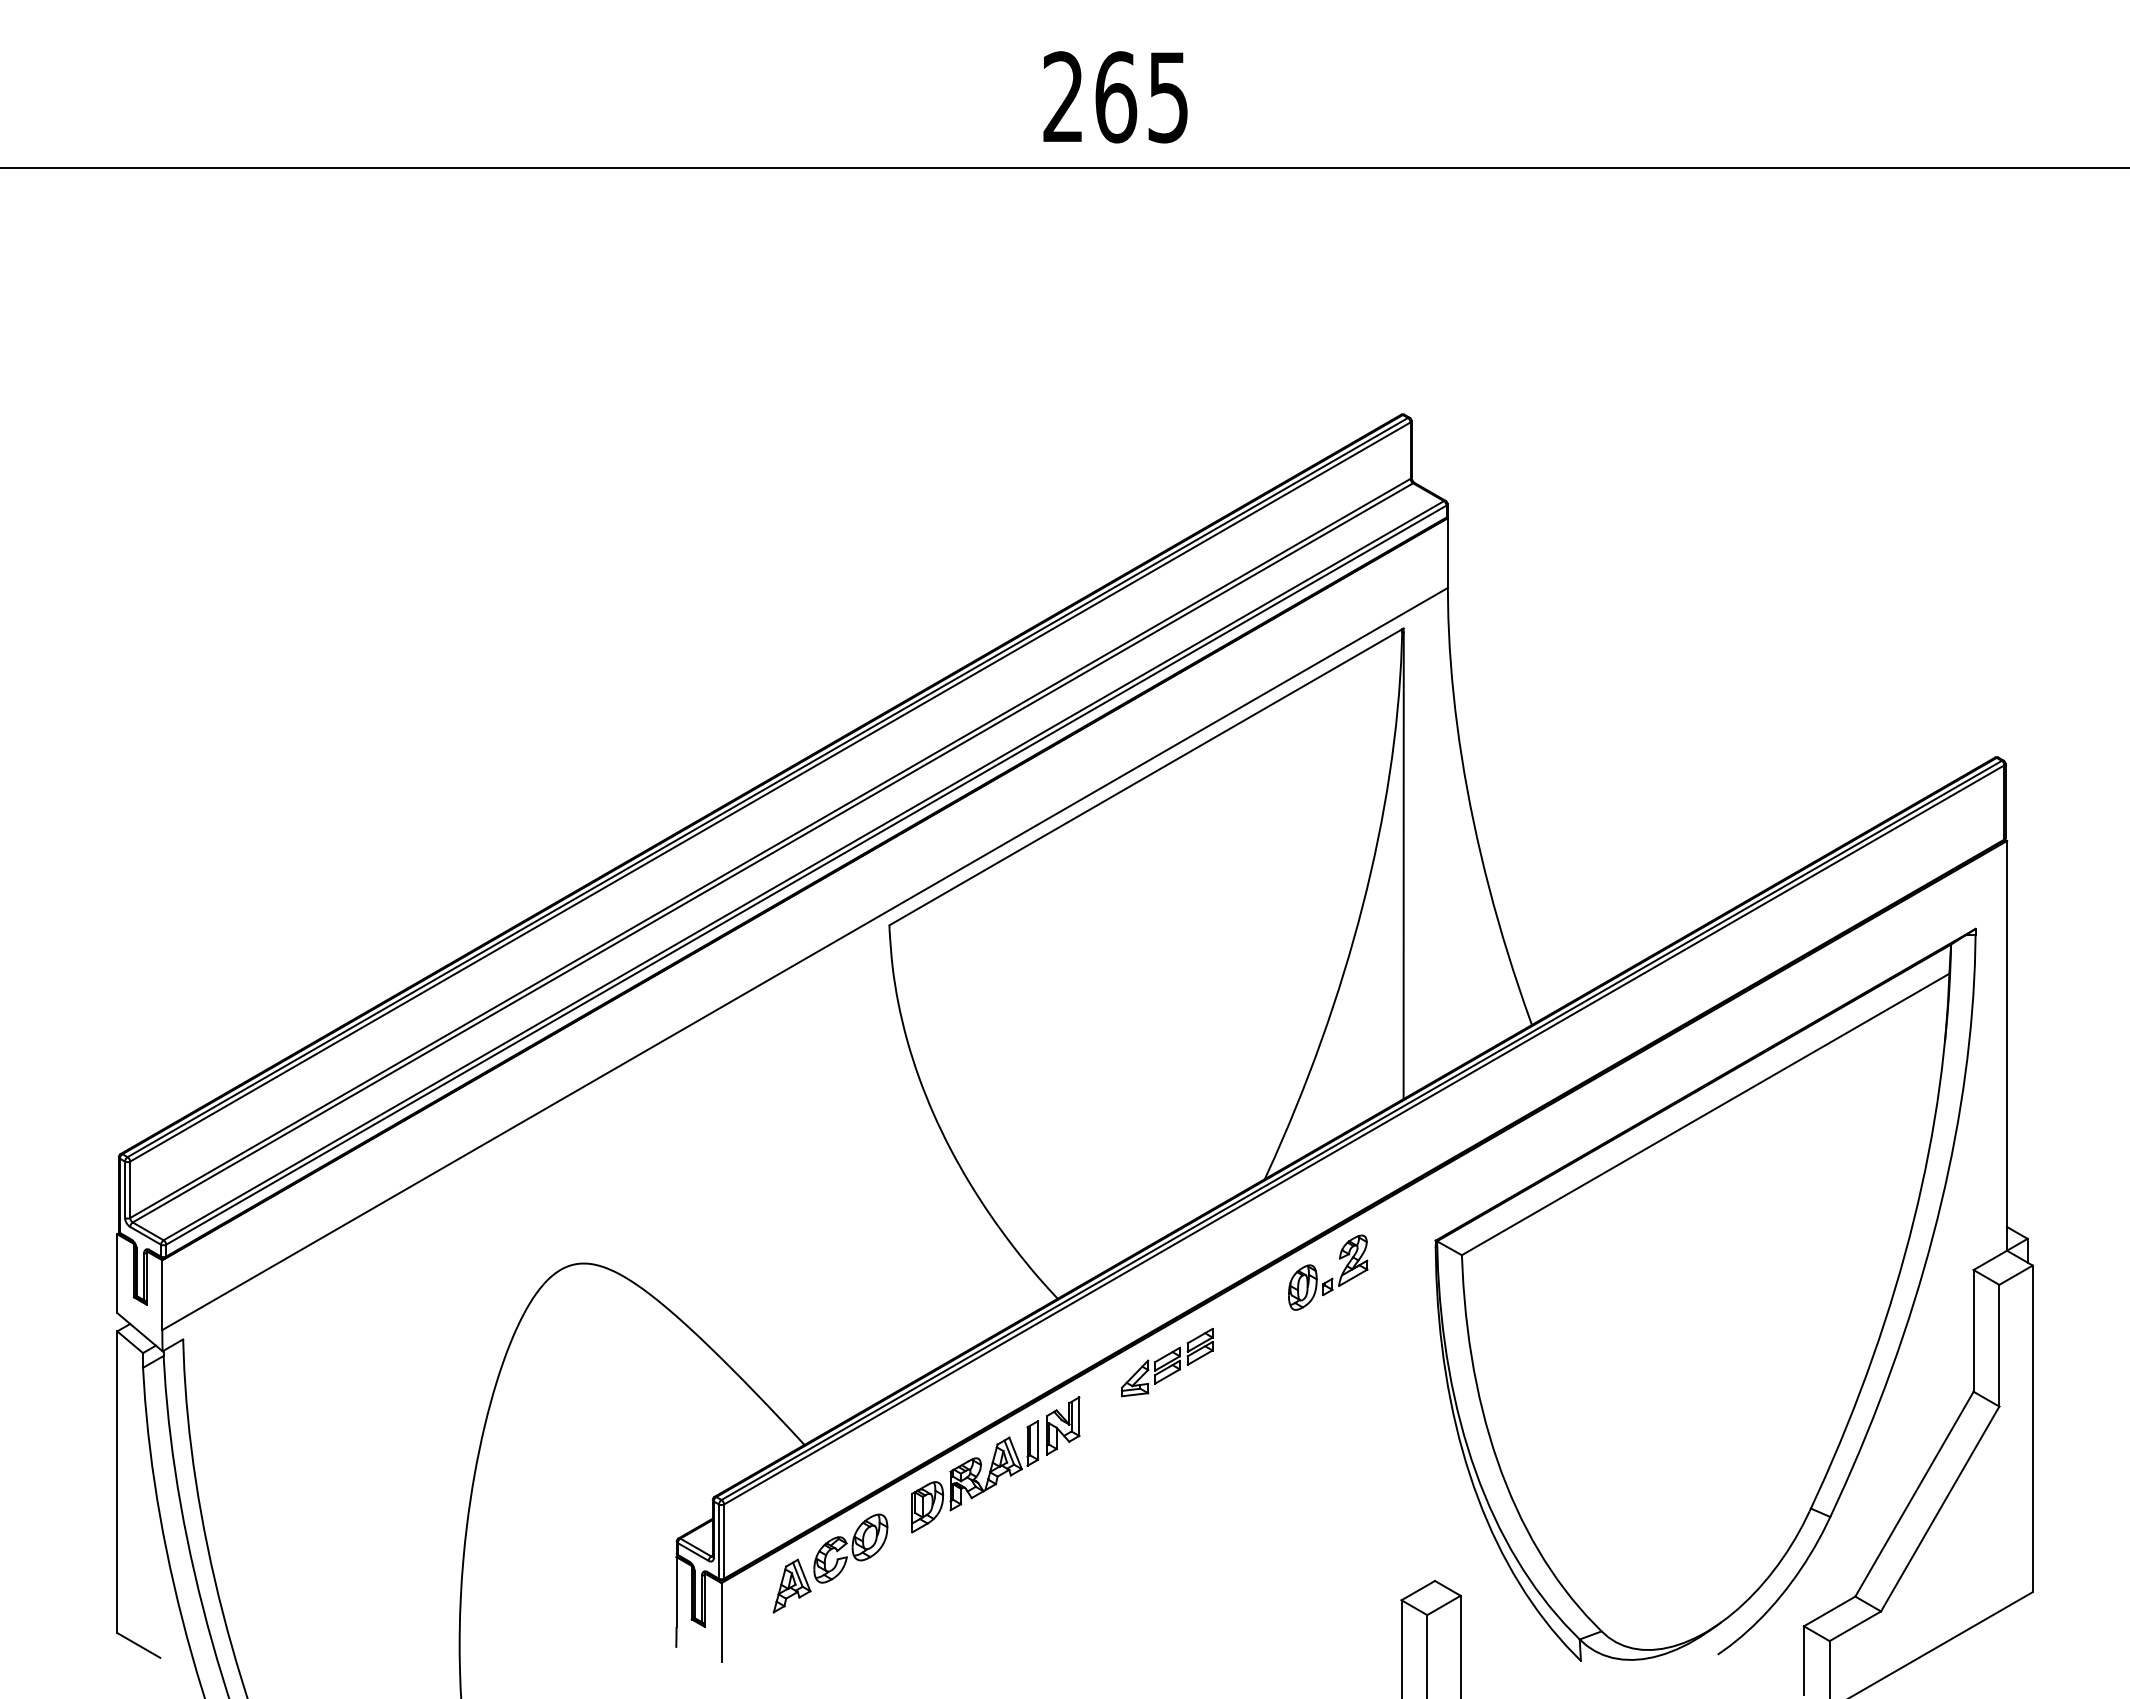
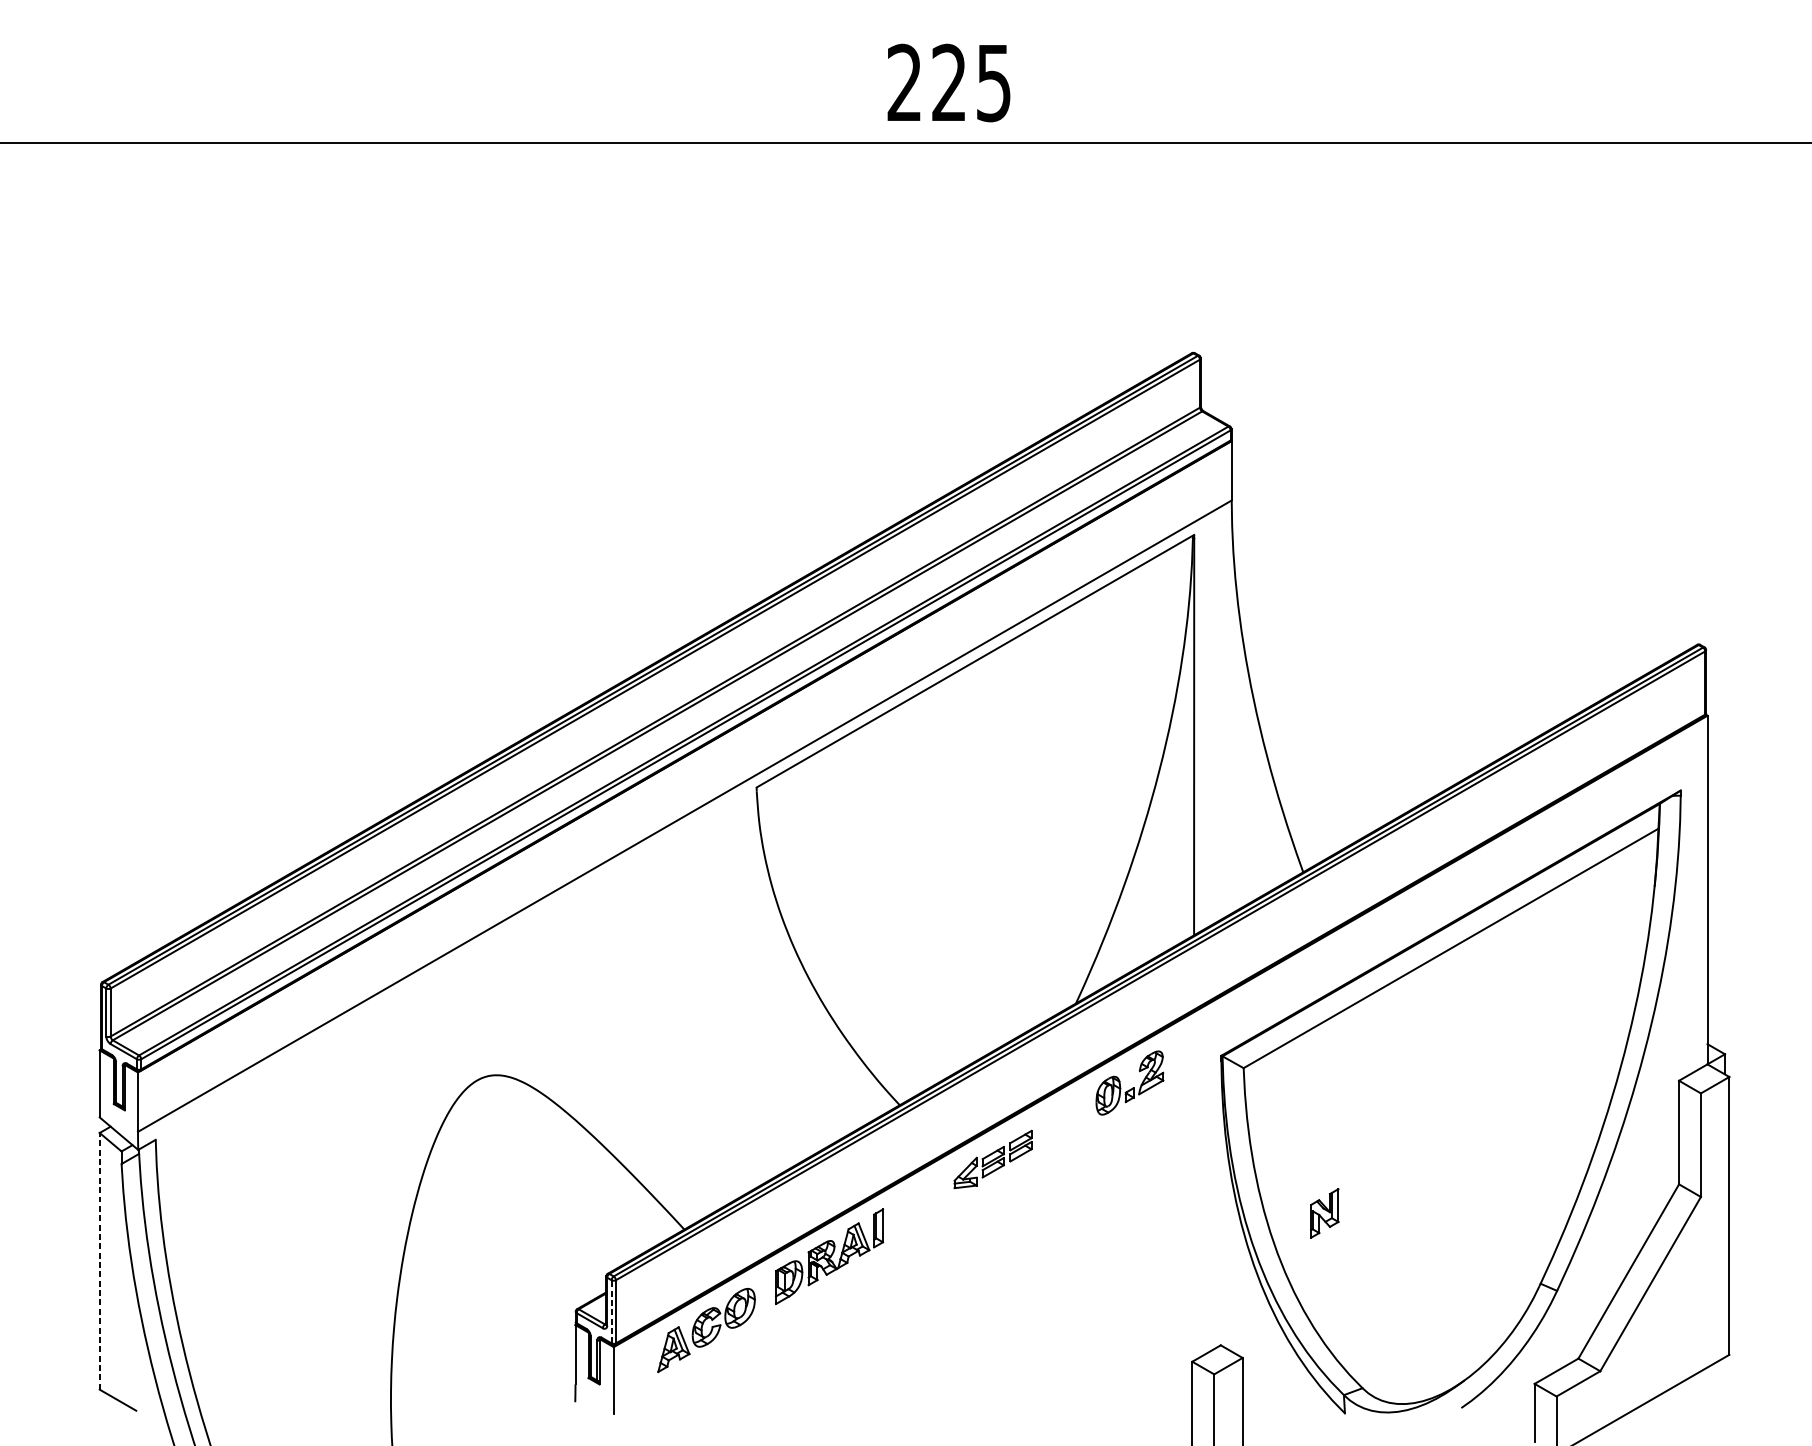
text: (1116, 97) -> (949, 83), 265 -> 225
part: (1063, 1425) -> (1325, 1213), moved
line: (117, 1482) -> (99, 1261), solid -> dashed
line: (718, 1541) -> (611, 1311), solid -> dashed

